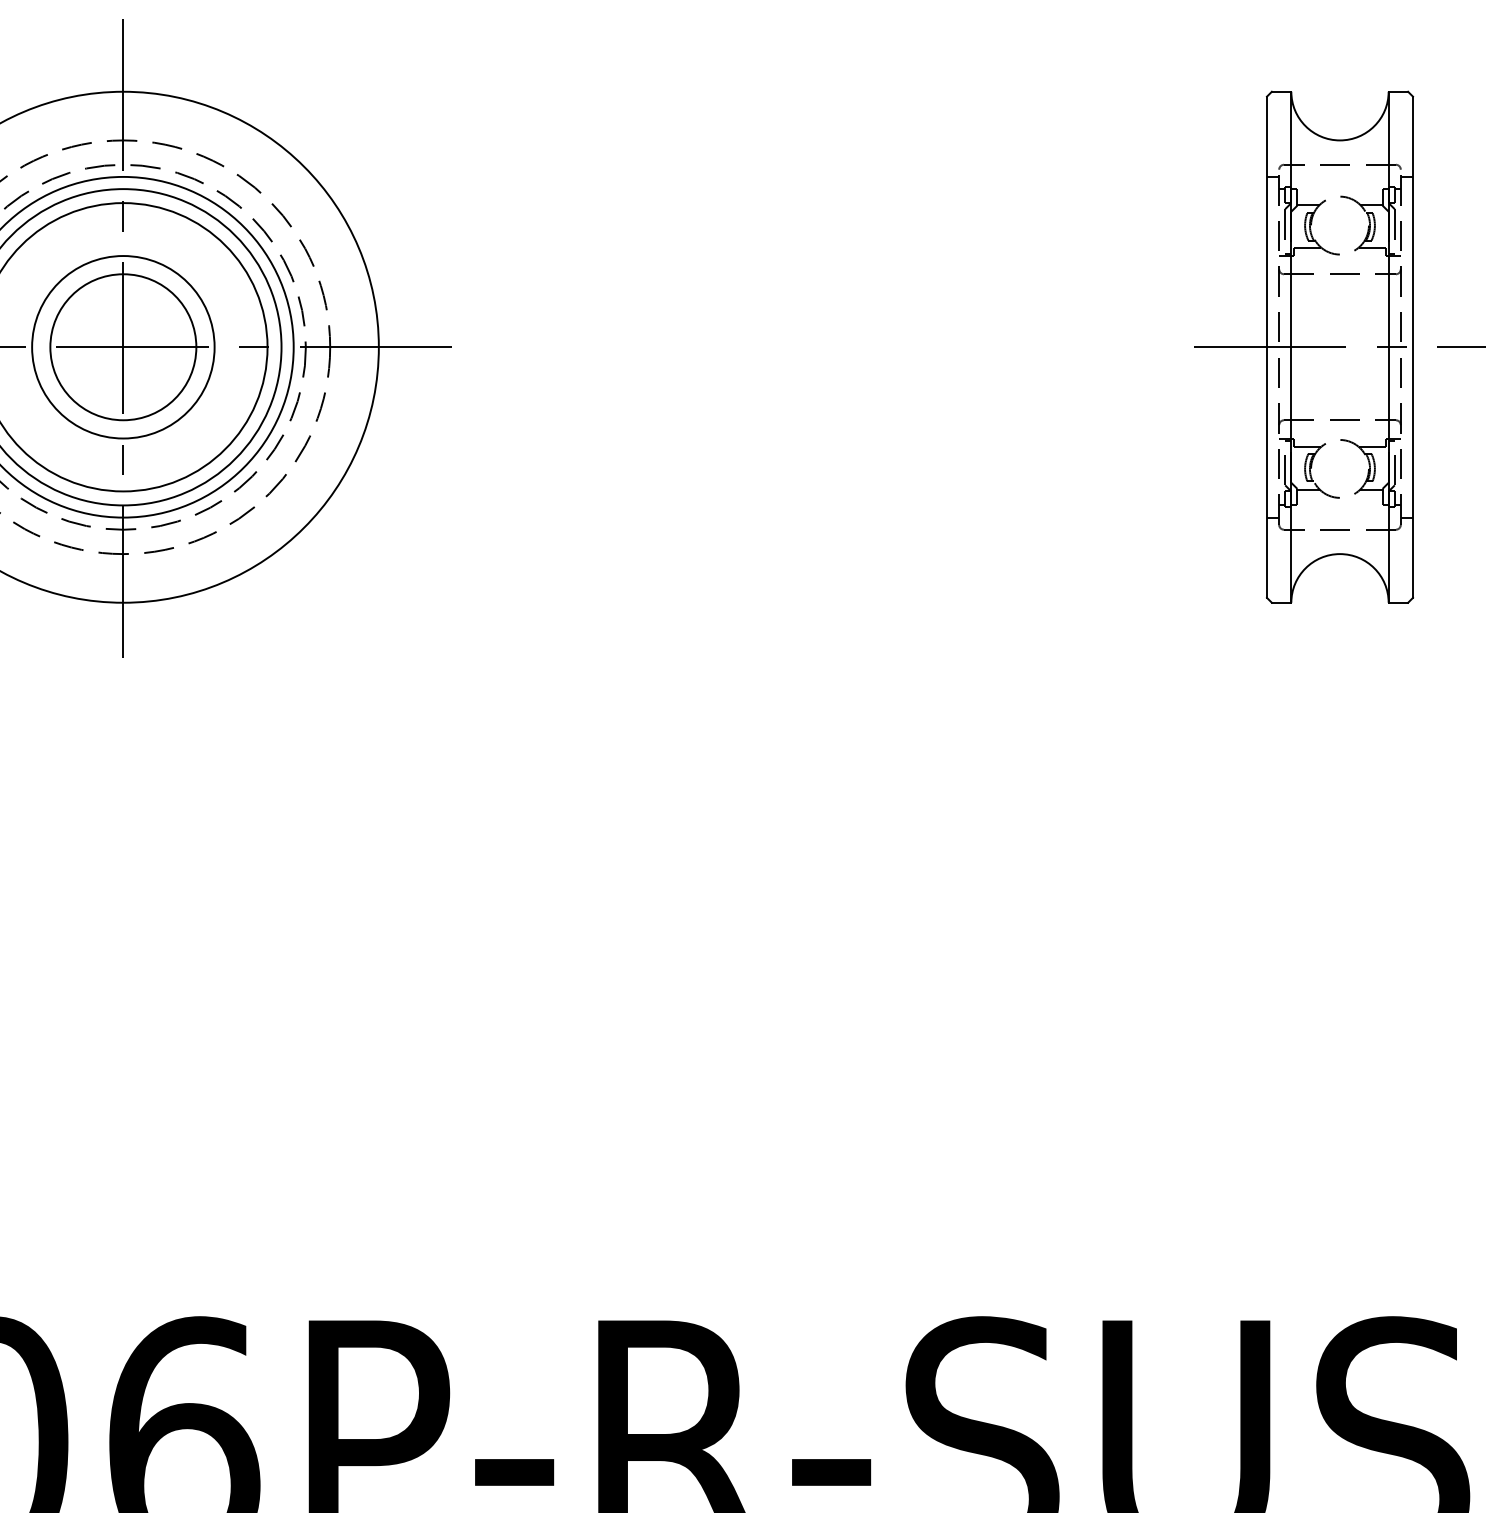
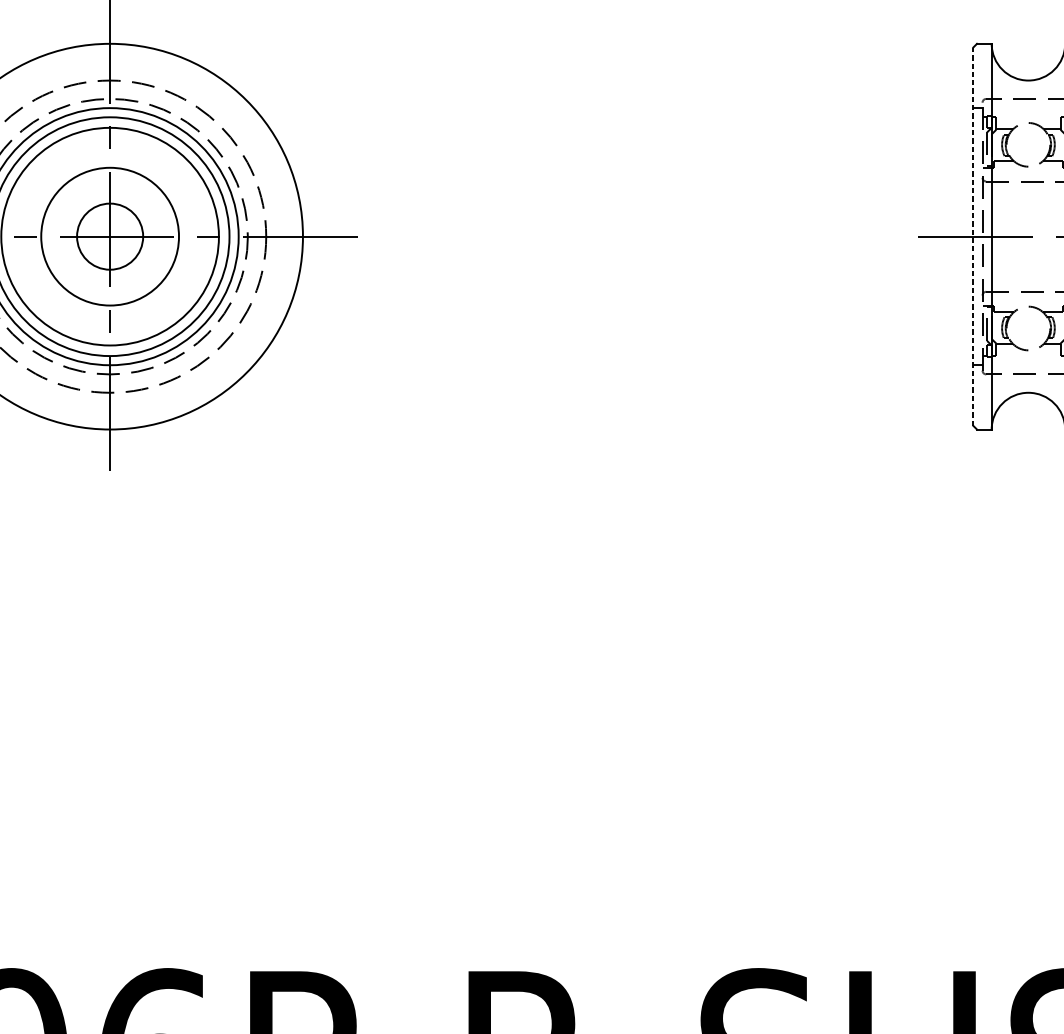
circle: (123, 347) -> (110, 236), size x0.6
line: (1267, 347) -> (973, 236), solid -> dashed

